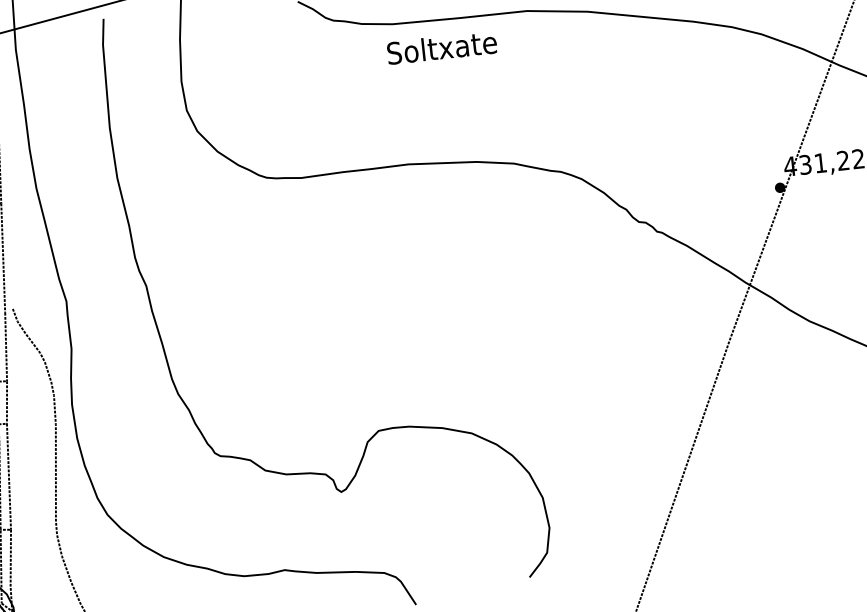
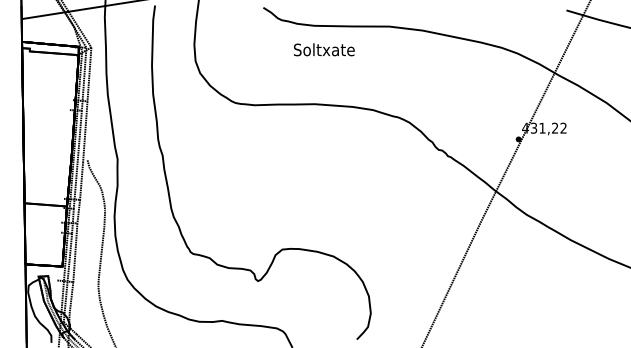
text: (442, 47) -> (324, 49), moved

